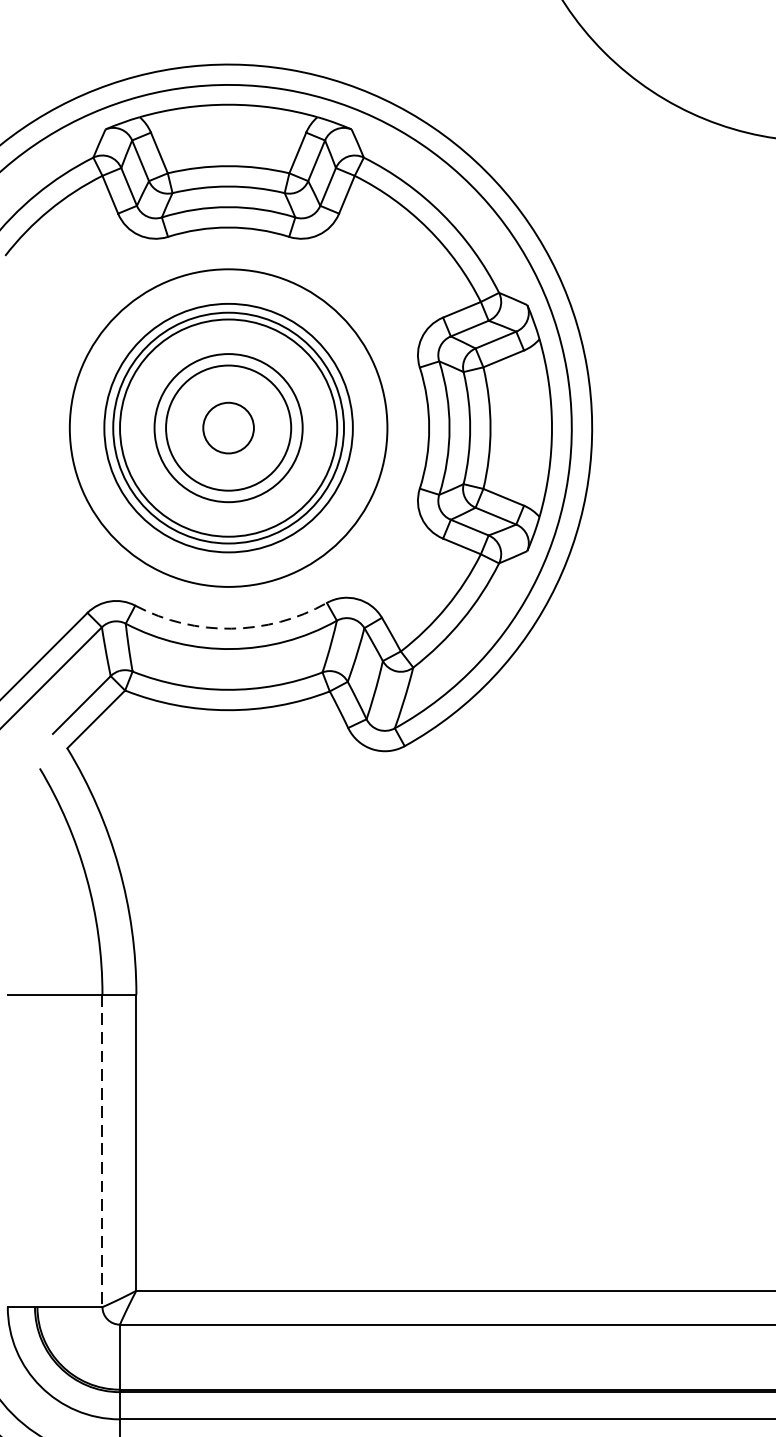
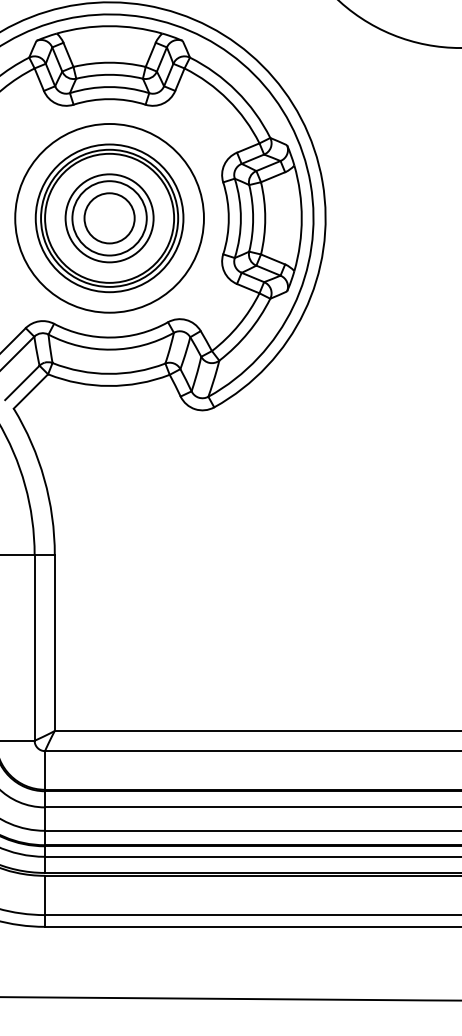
circle: (228, 428) -> (109, 218), size x1.67
arc: (231, 628) -> (111, 337), dashed -> solid
line: (102, 1150) -> (34, 647), dashed -> solid

